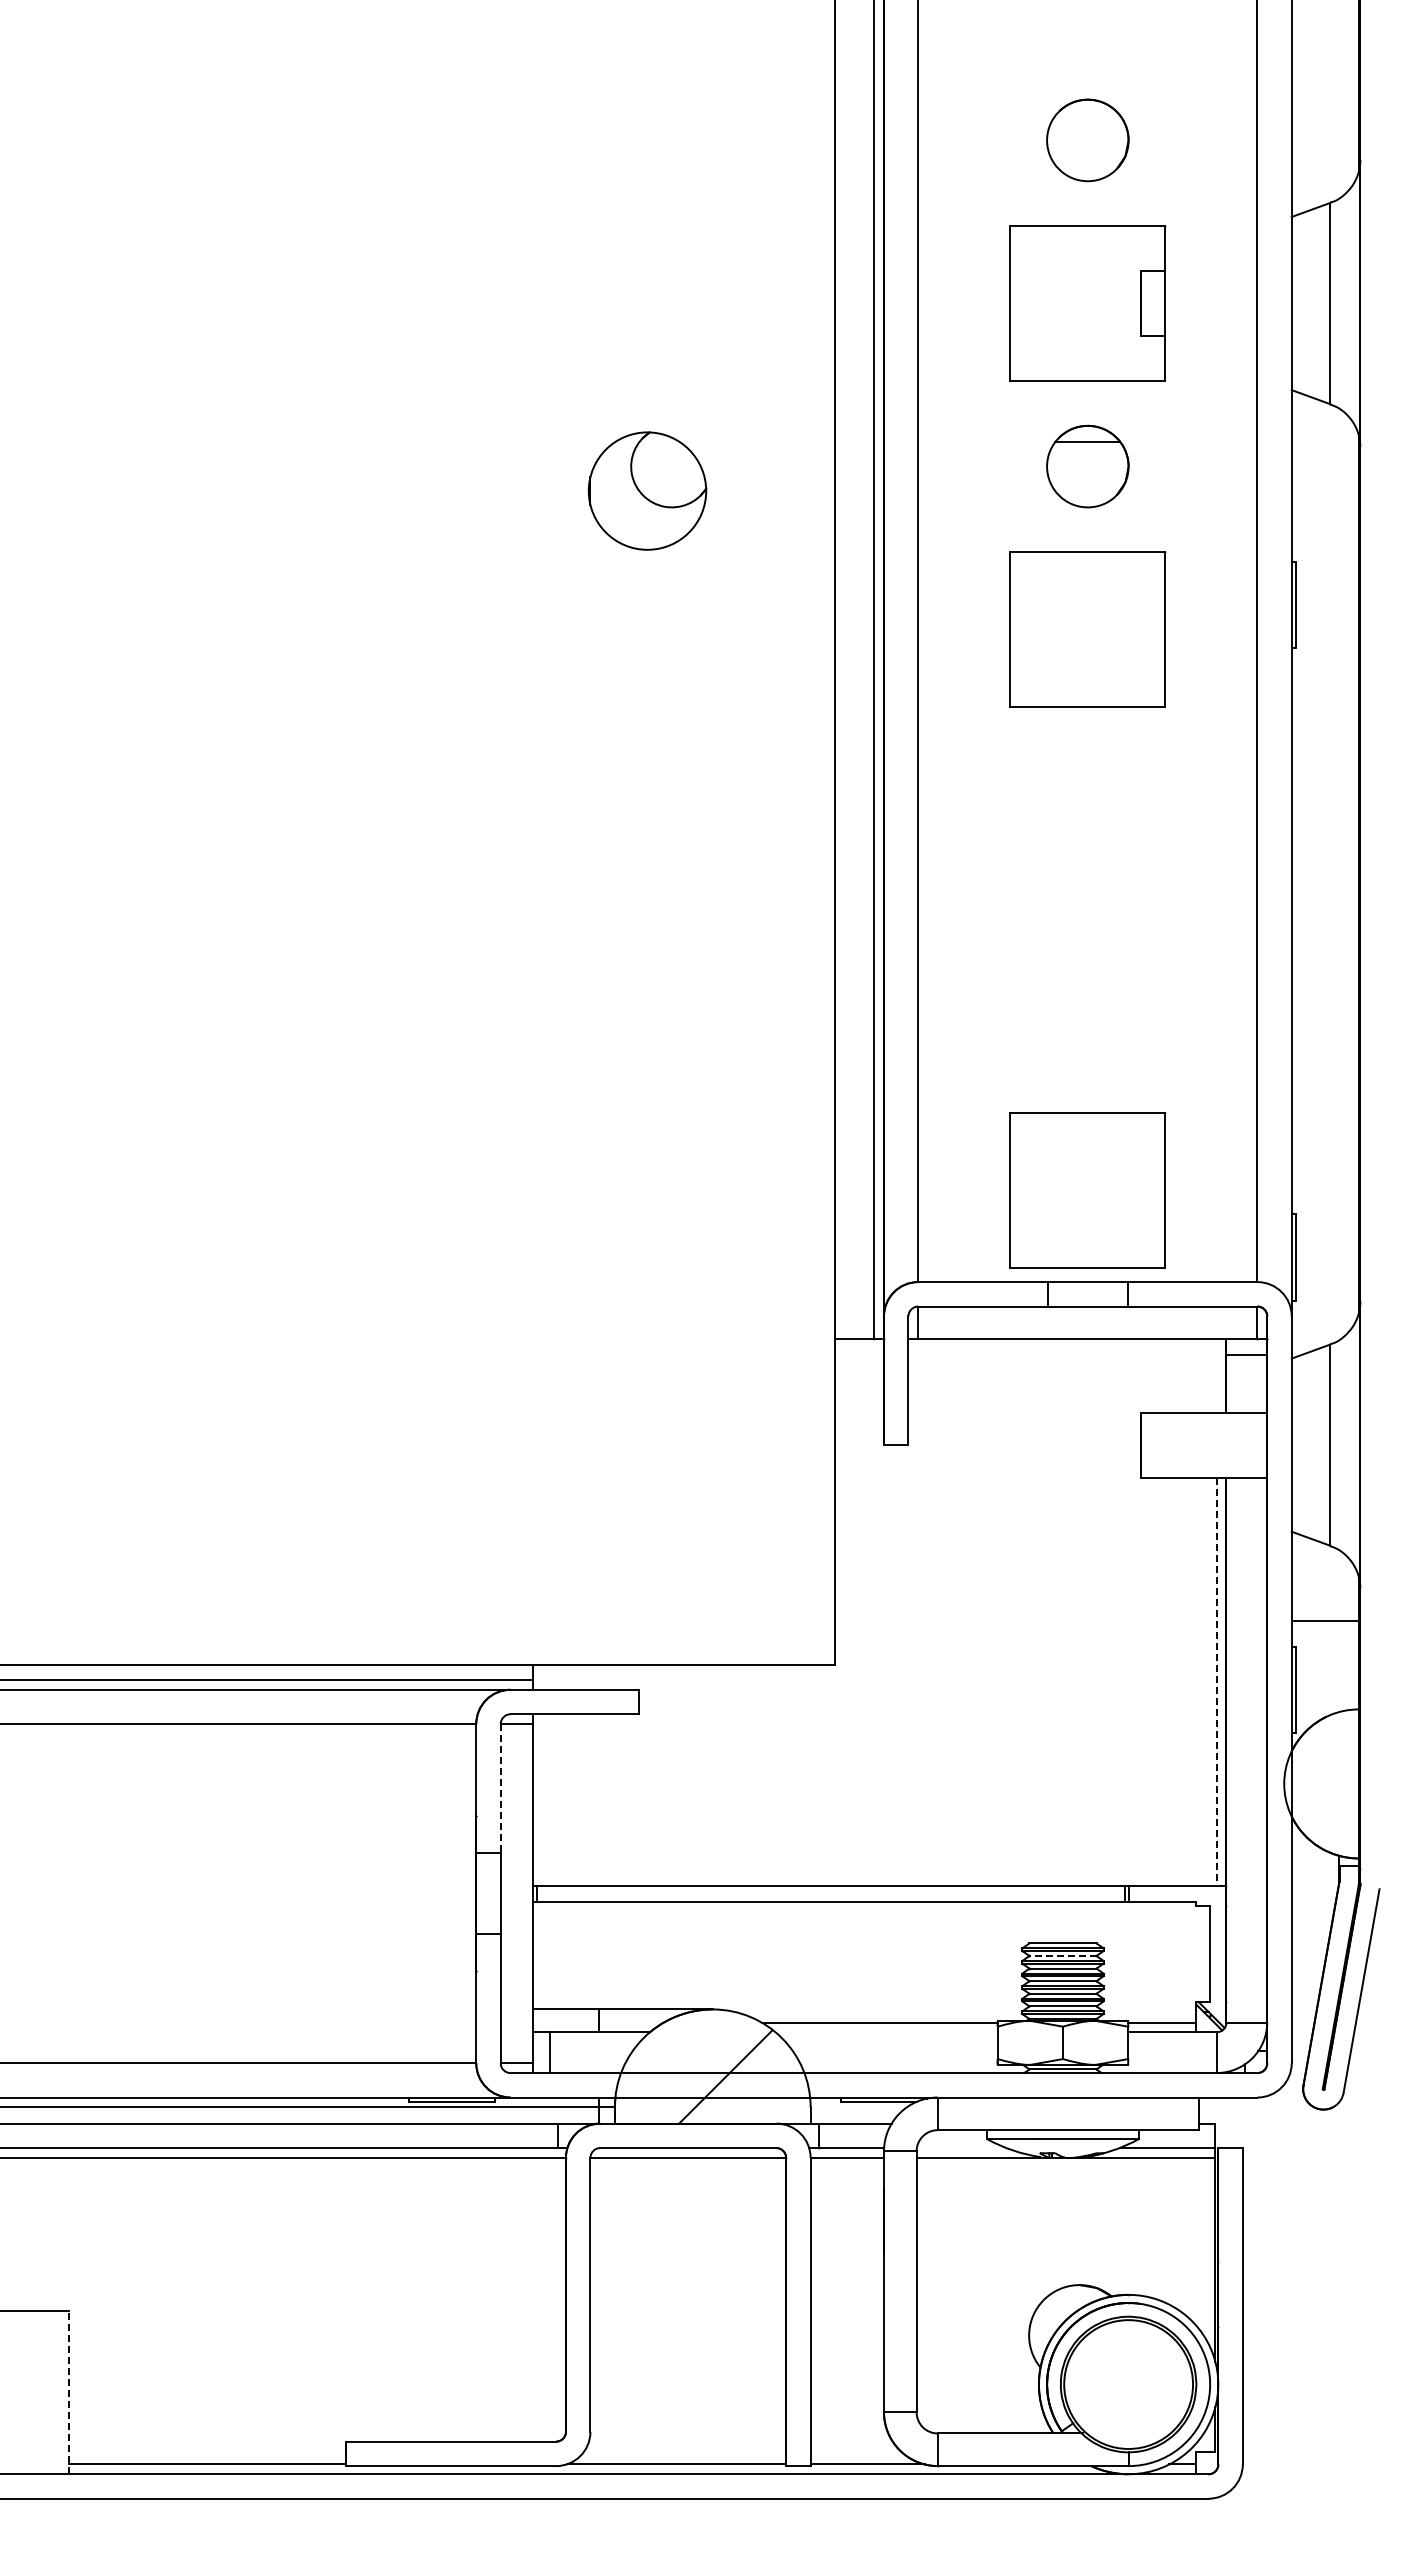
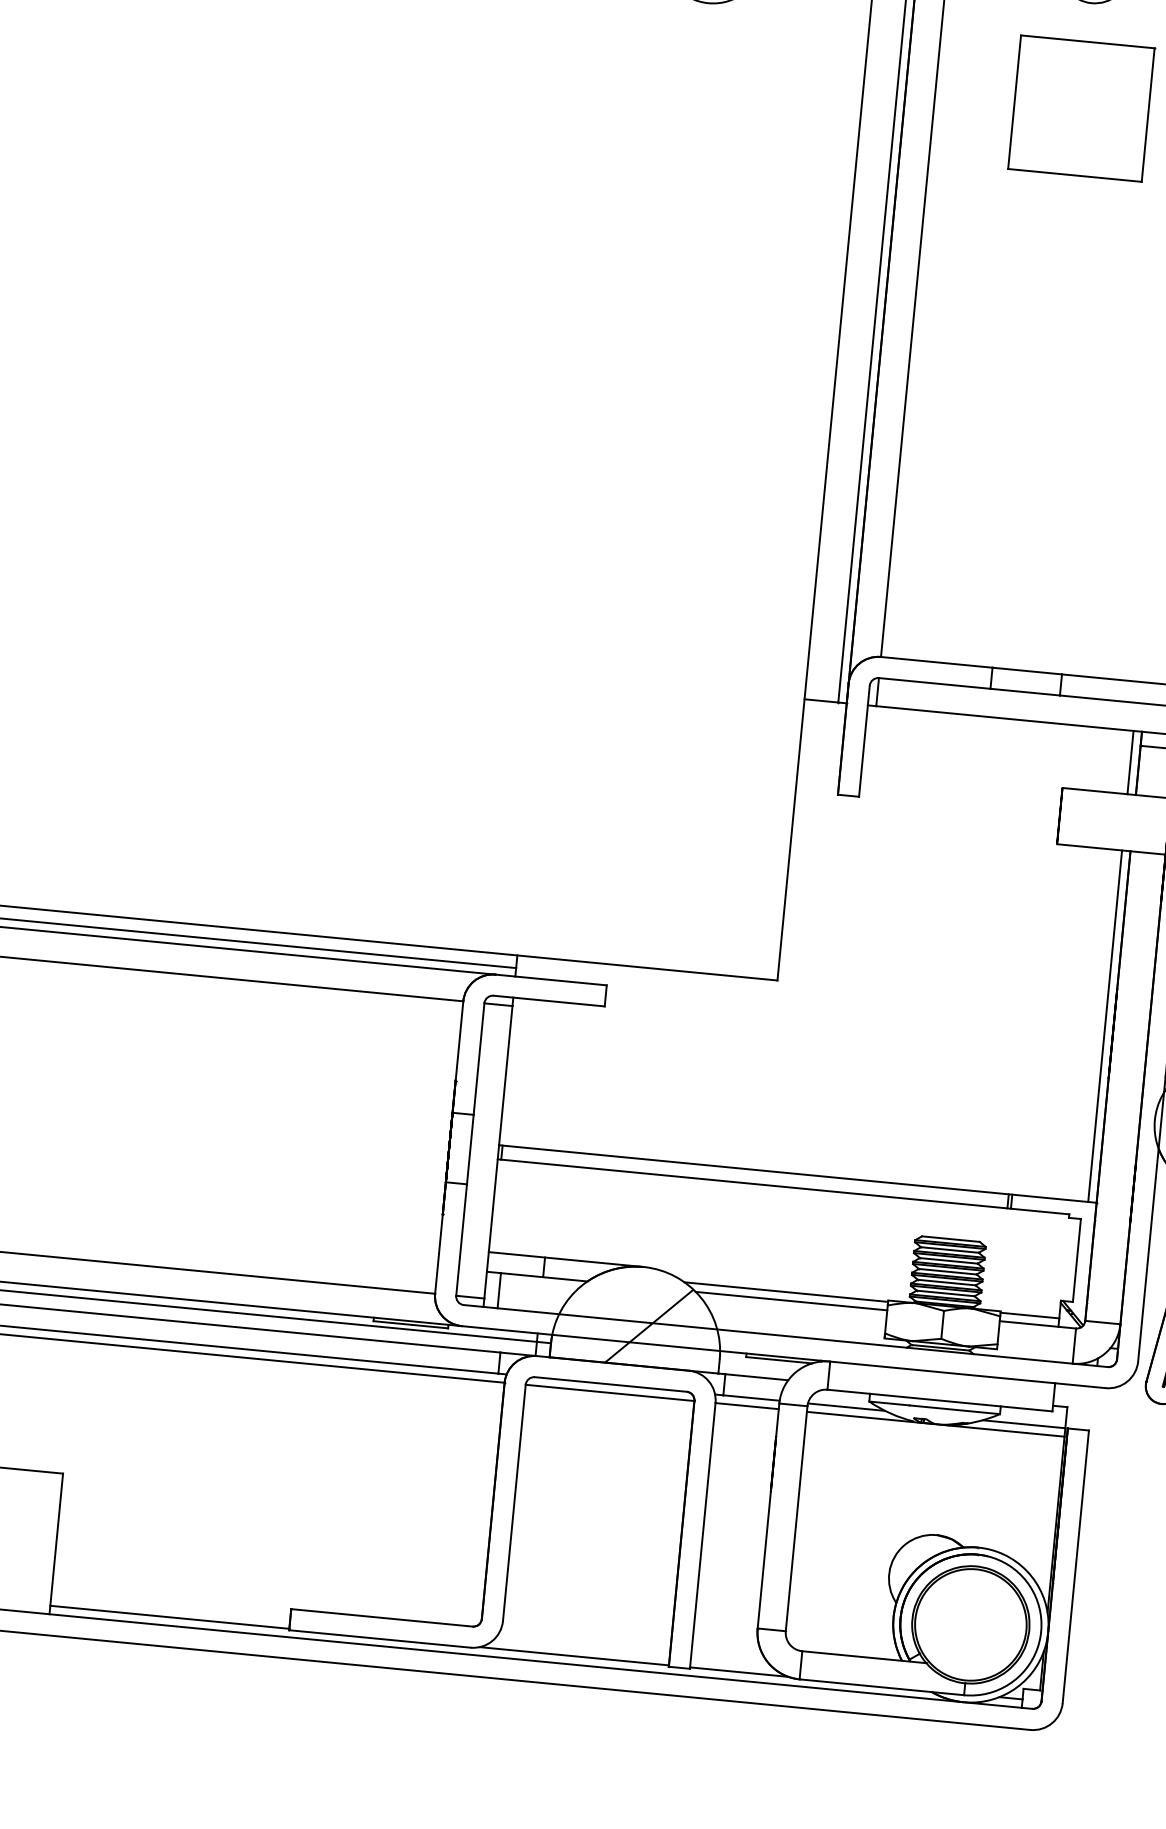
part: (1087, 1190) -> (1034, 592), removed
line: (1216, 1375) -> (1130, 762), added
line: (1216, 1681) -> (1105, 1026), dashed -> solid
line: (500, 1788) -> (478, 1058), dashed -> solid
line: (1062, 1956) -> (949, 1250), dashed -> solid
line: (886, 2032) -> (791, 1301), added
line: (961, 2148) -> (846, 1407), added
line: (68, 2392) -> (56, 1543), dashed -> solid

